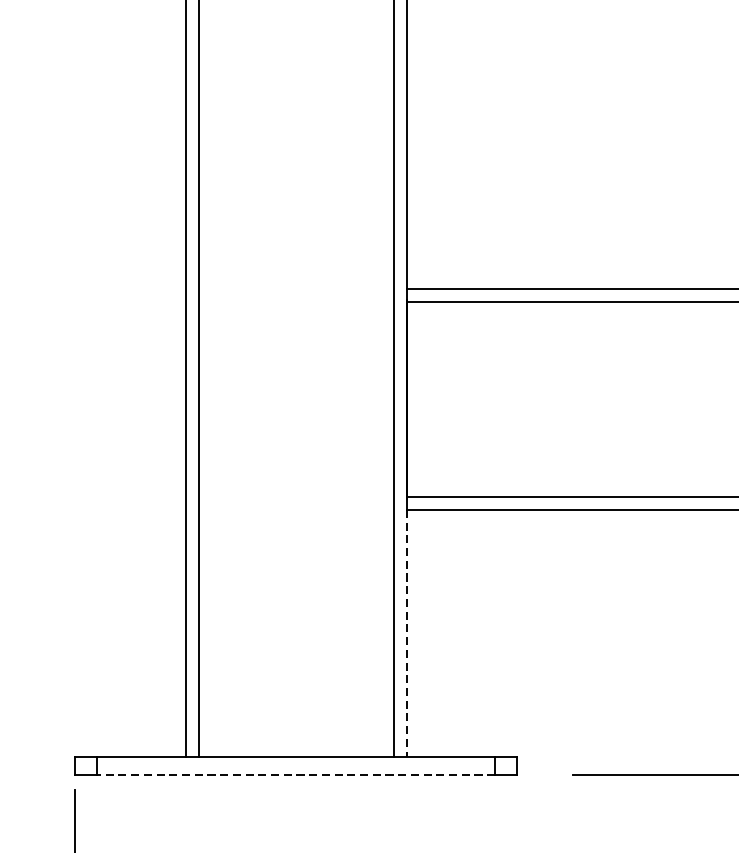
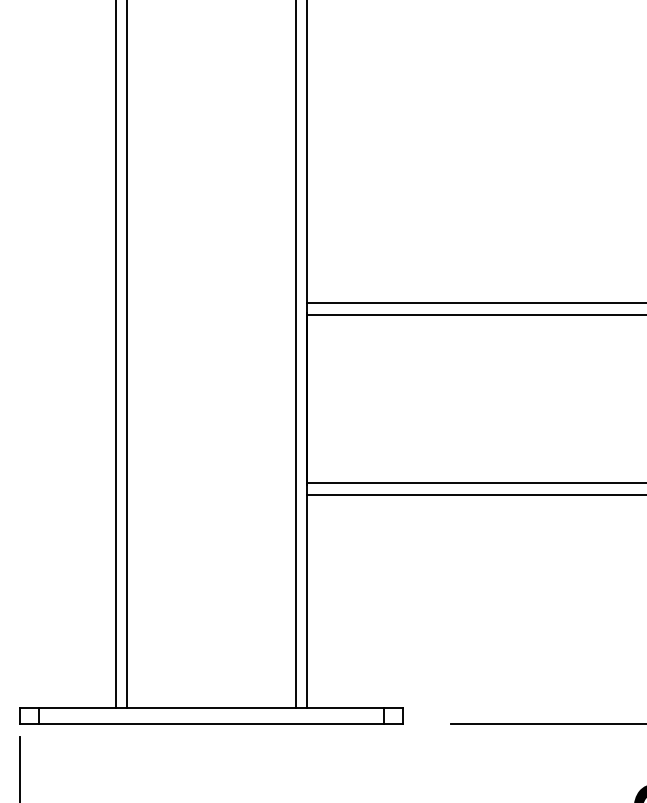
line: (407, 633) -> (307, 601), dashed -> solid
line: (296, 774) -> (211, 723), dashed -> solid

